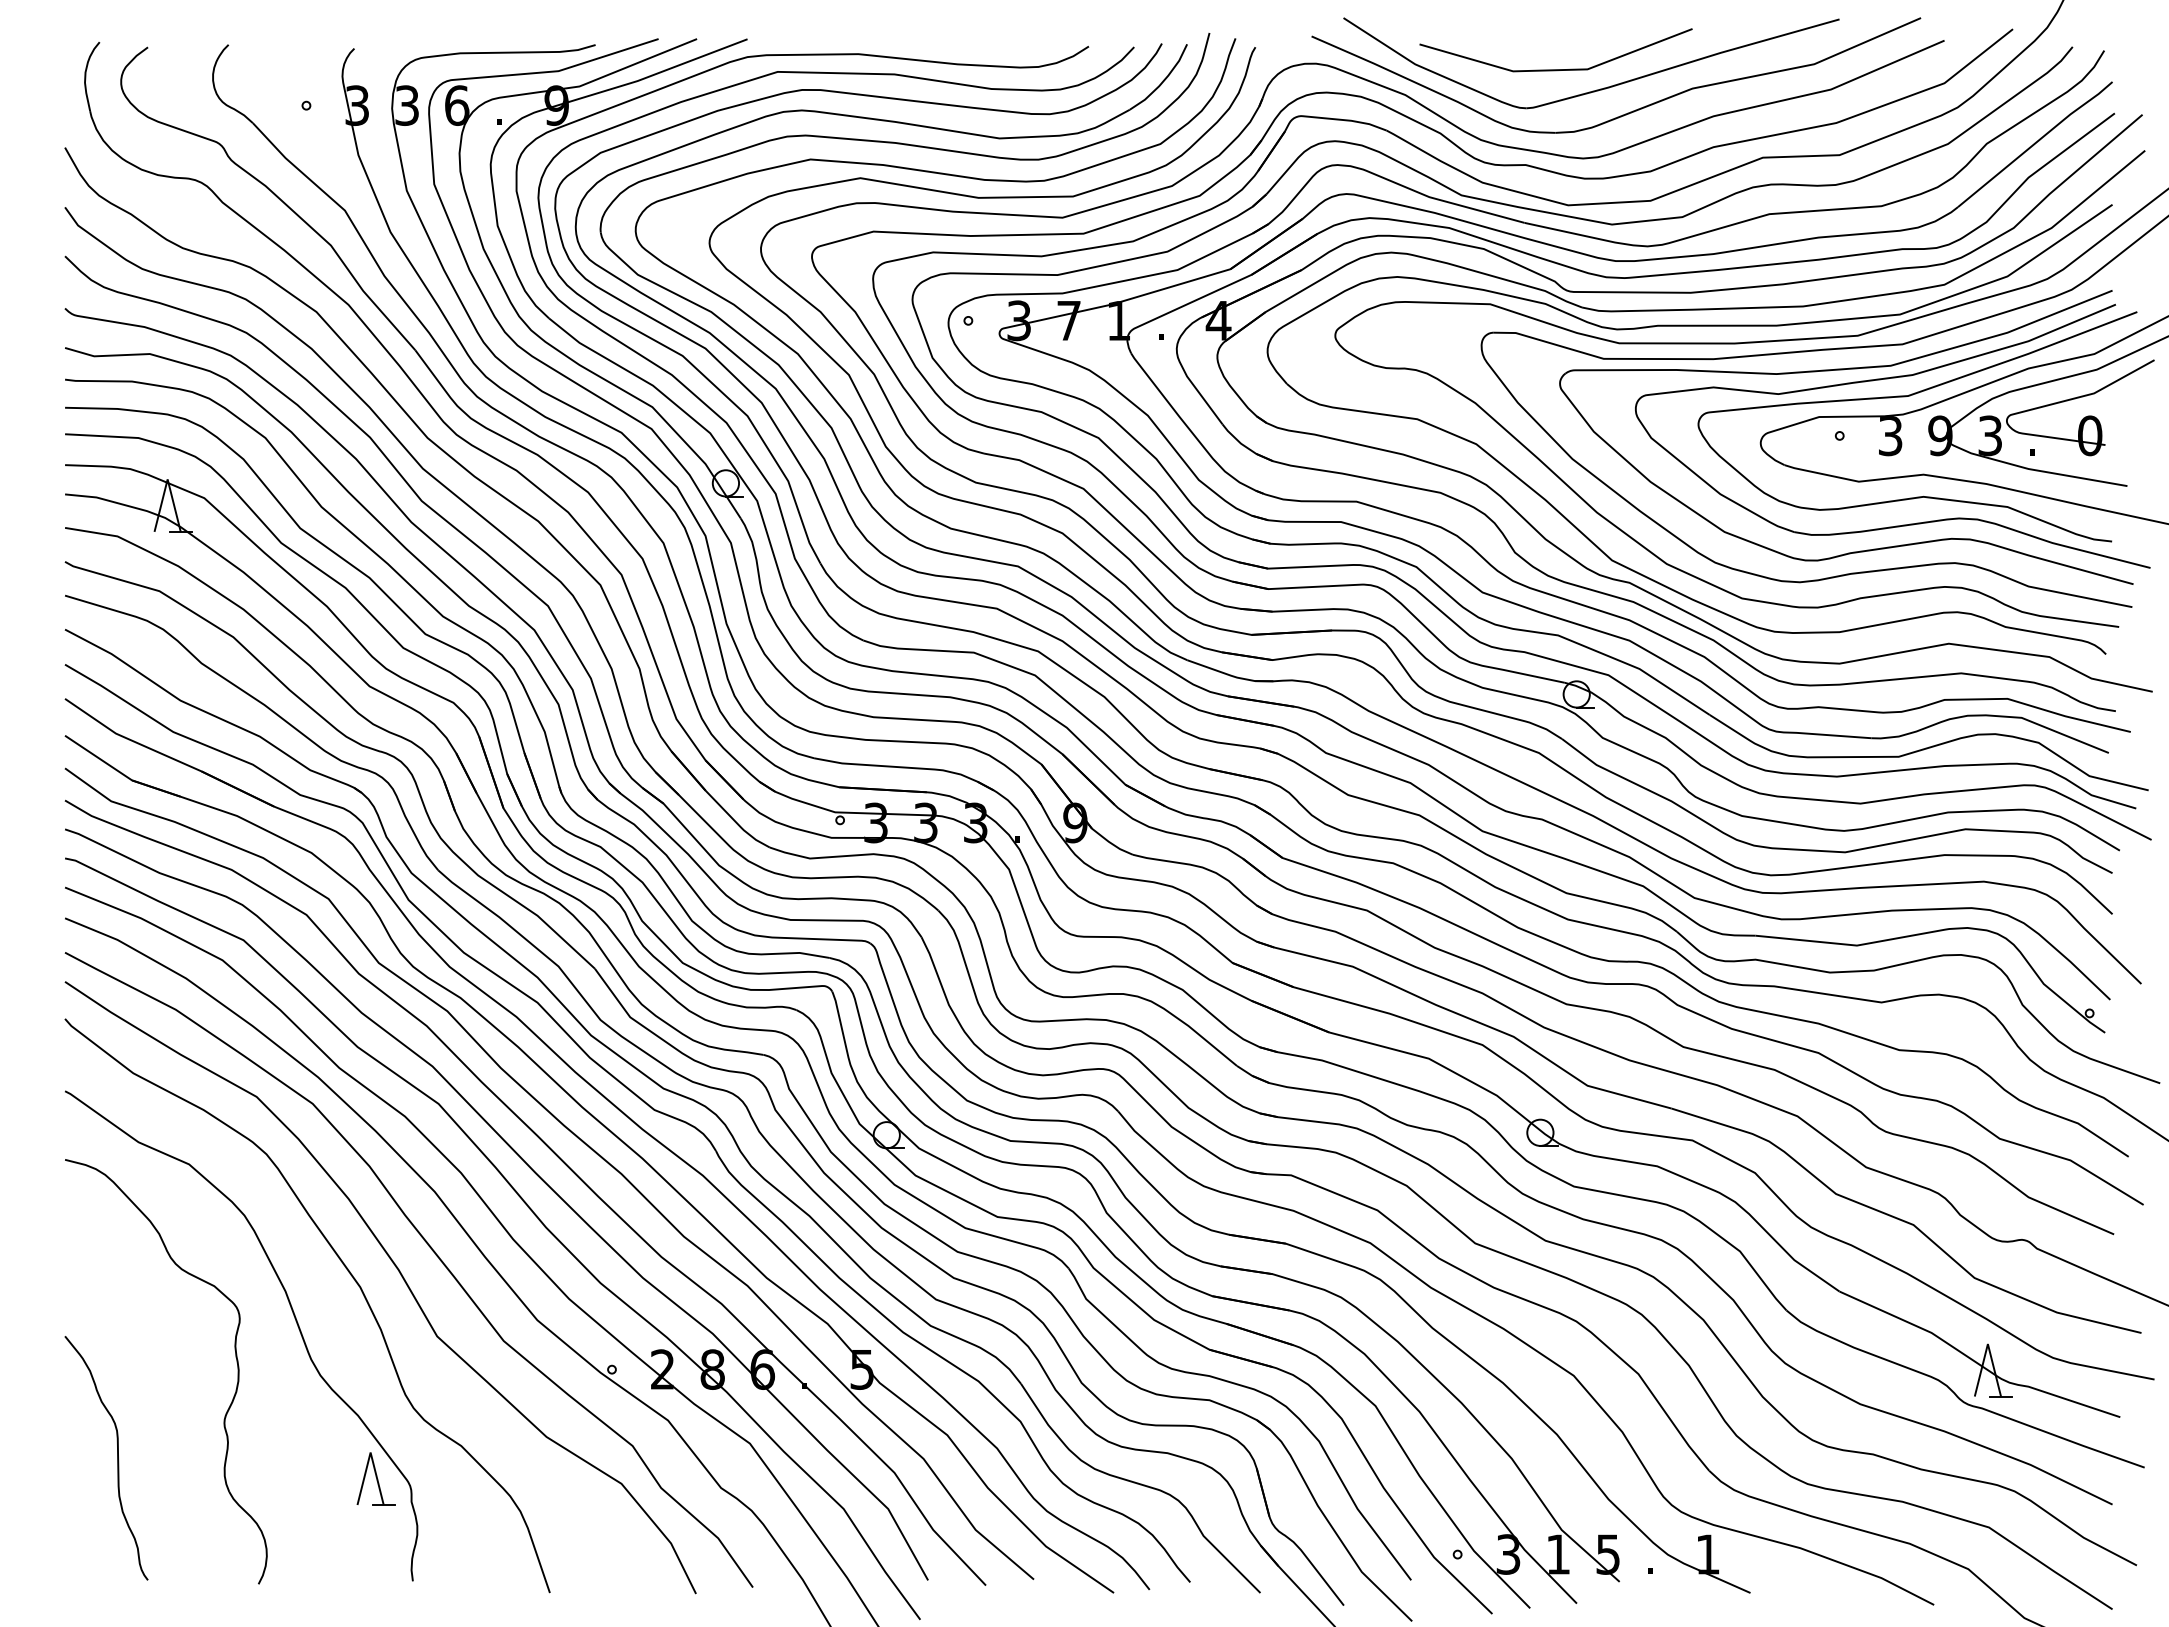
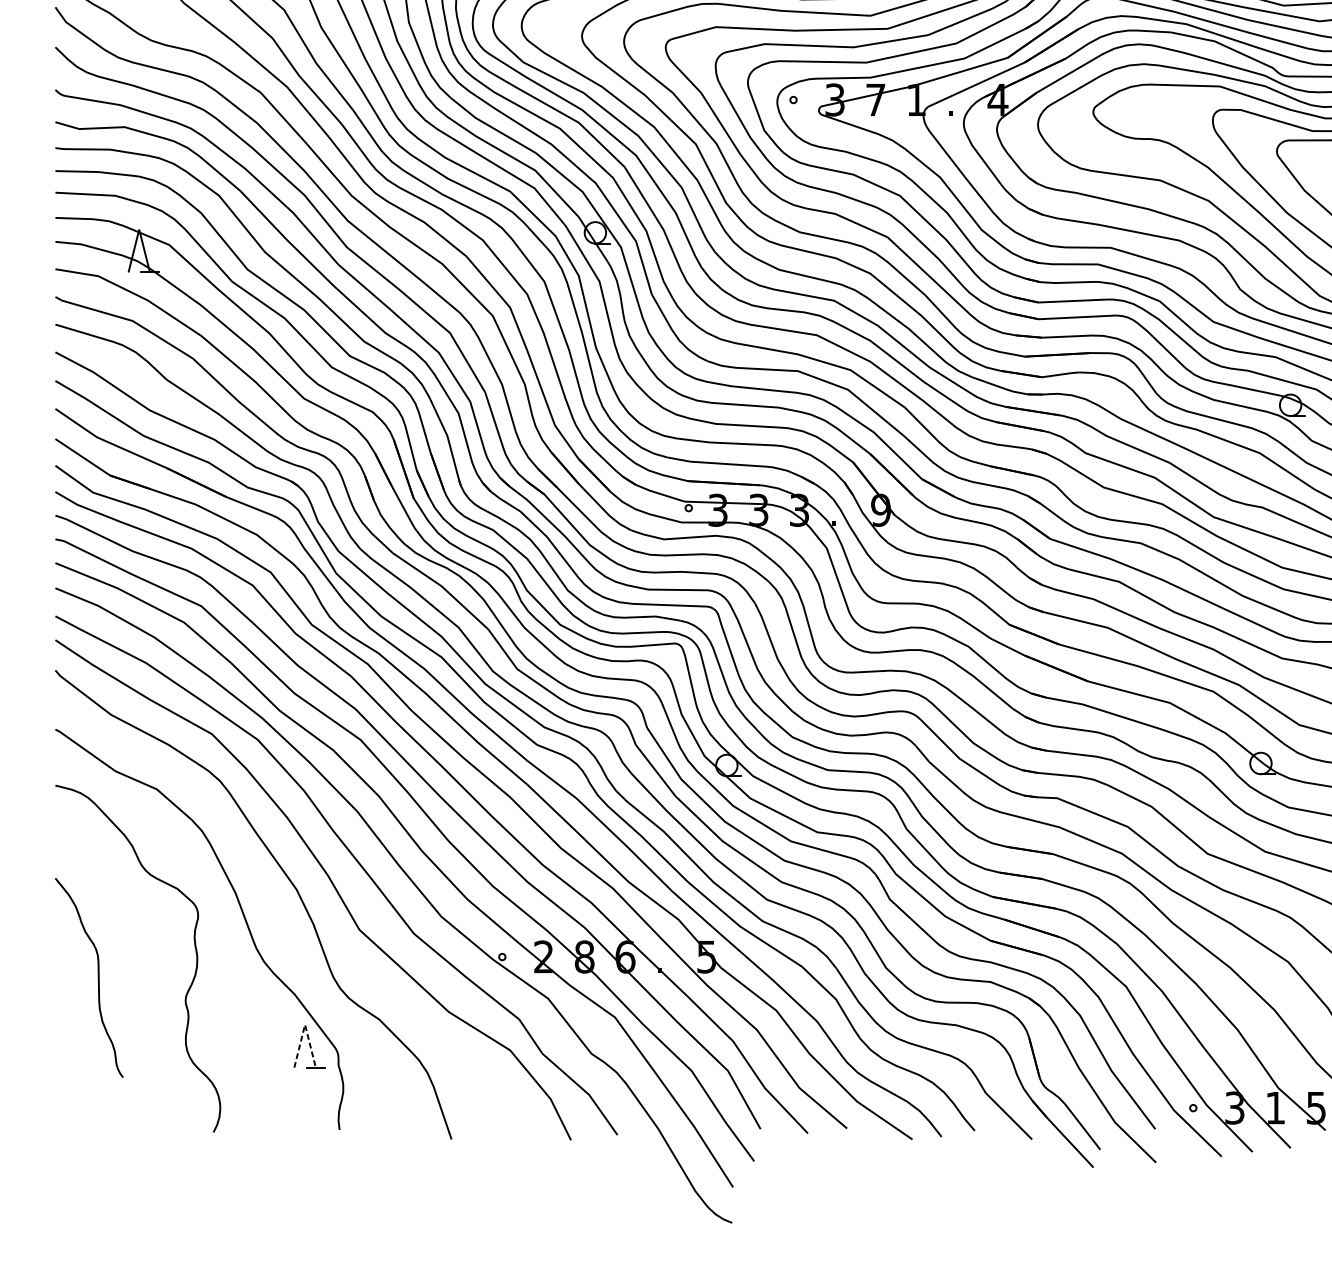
line: (370, 1452) -> (305, 1024), solid -> dashed
curve: (117, 1458) -> (98, 978), moved

